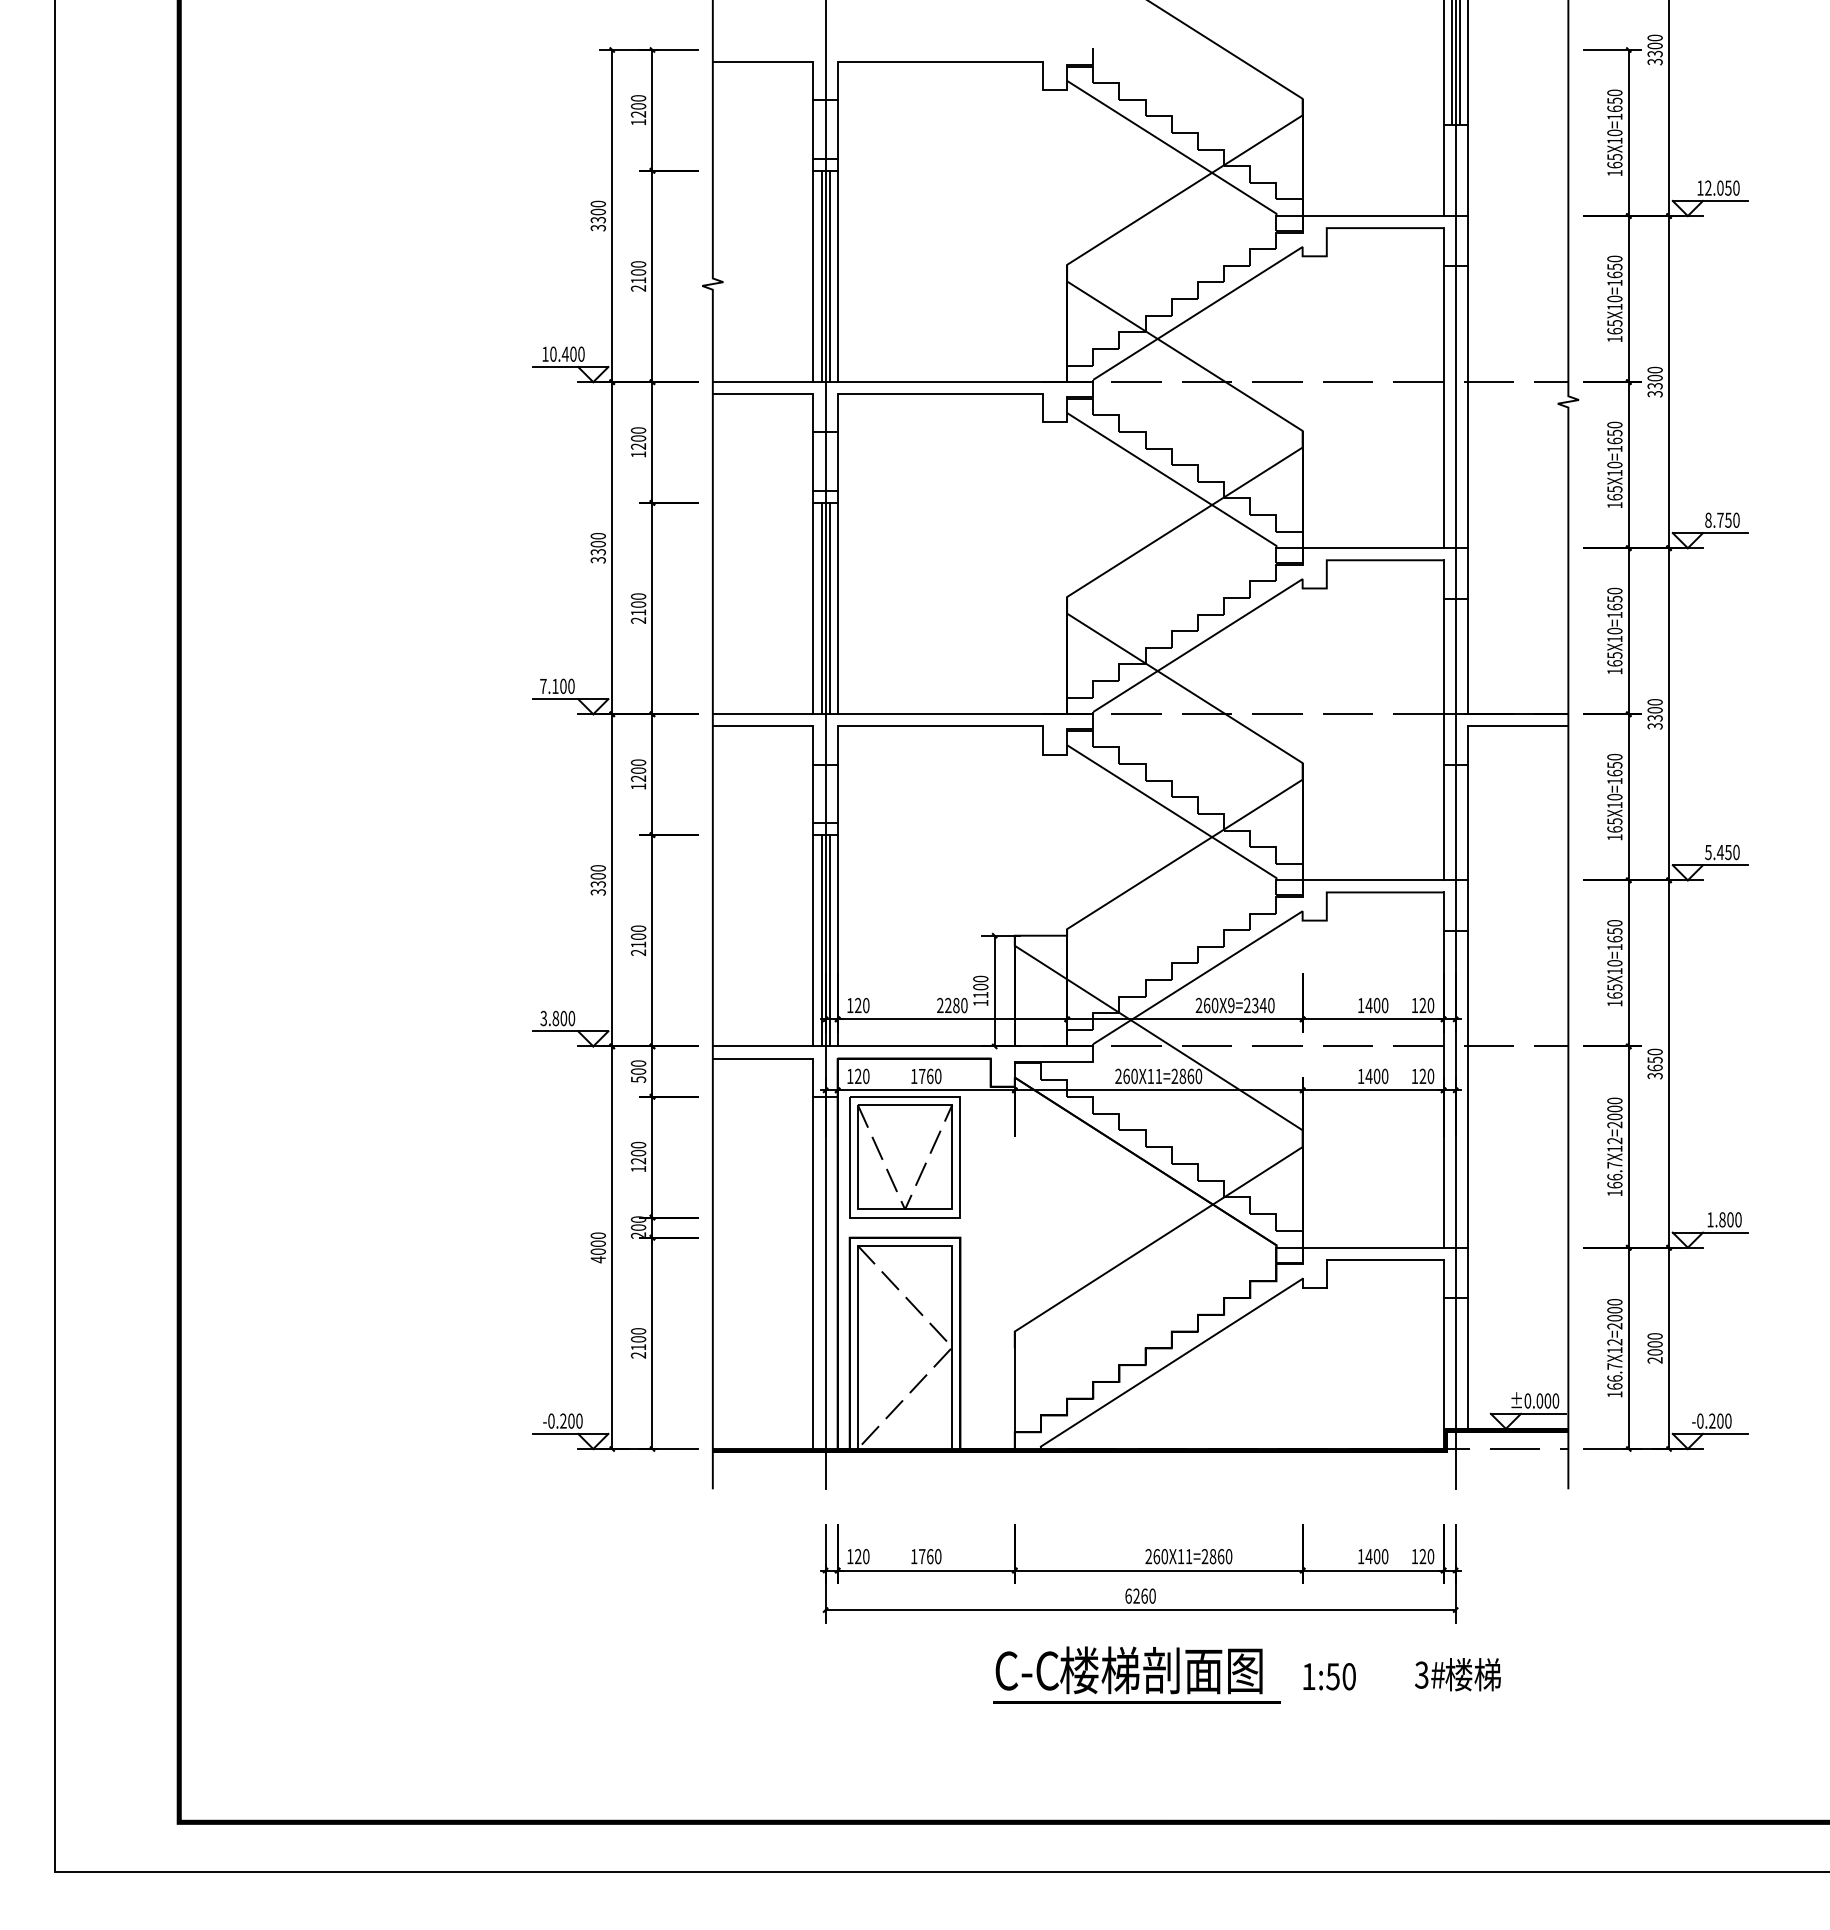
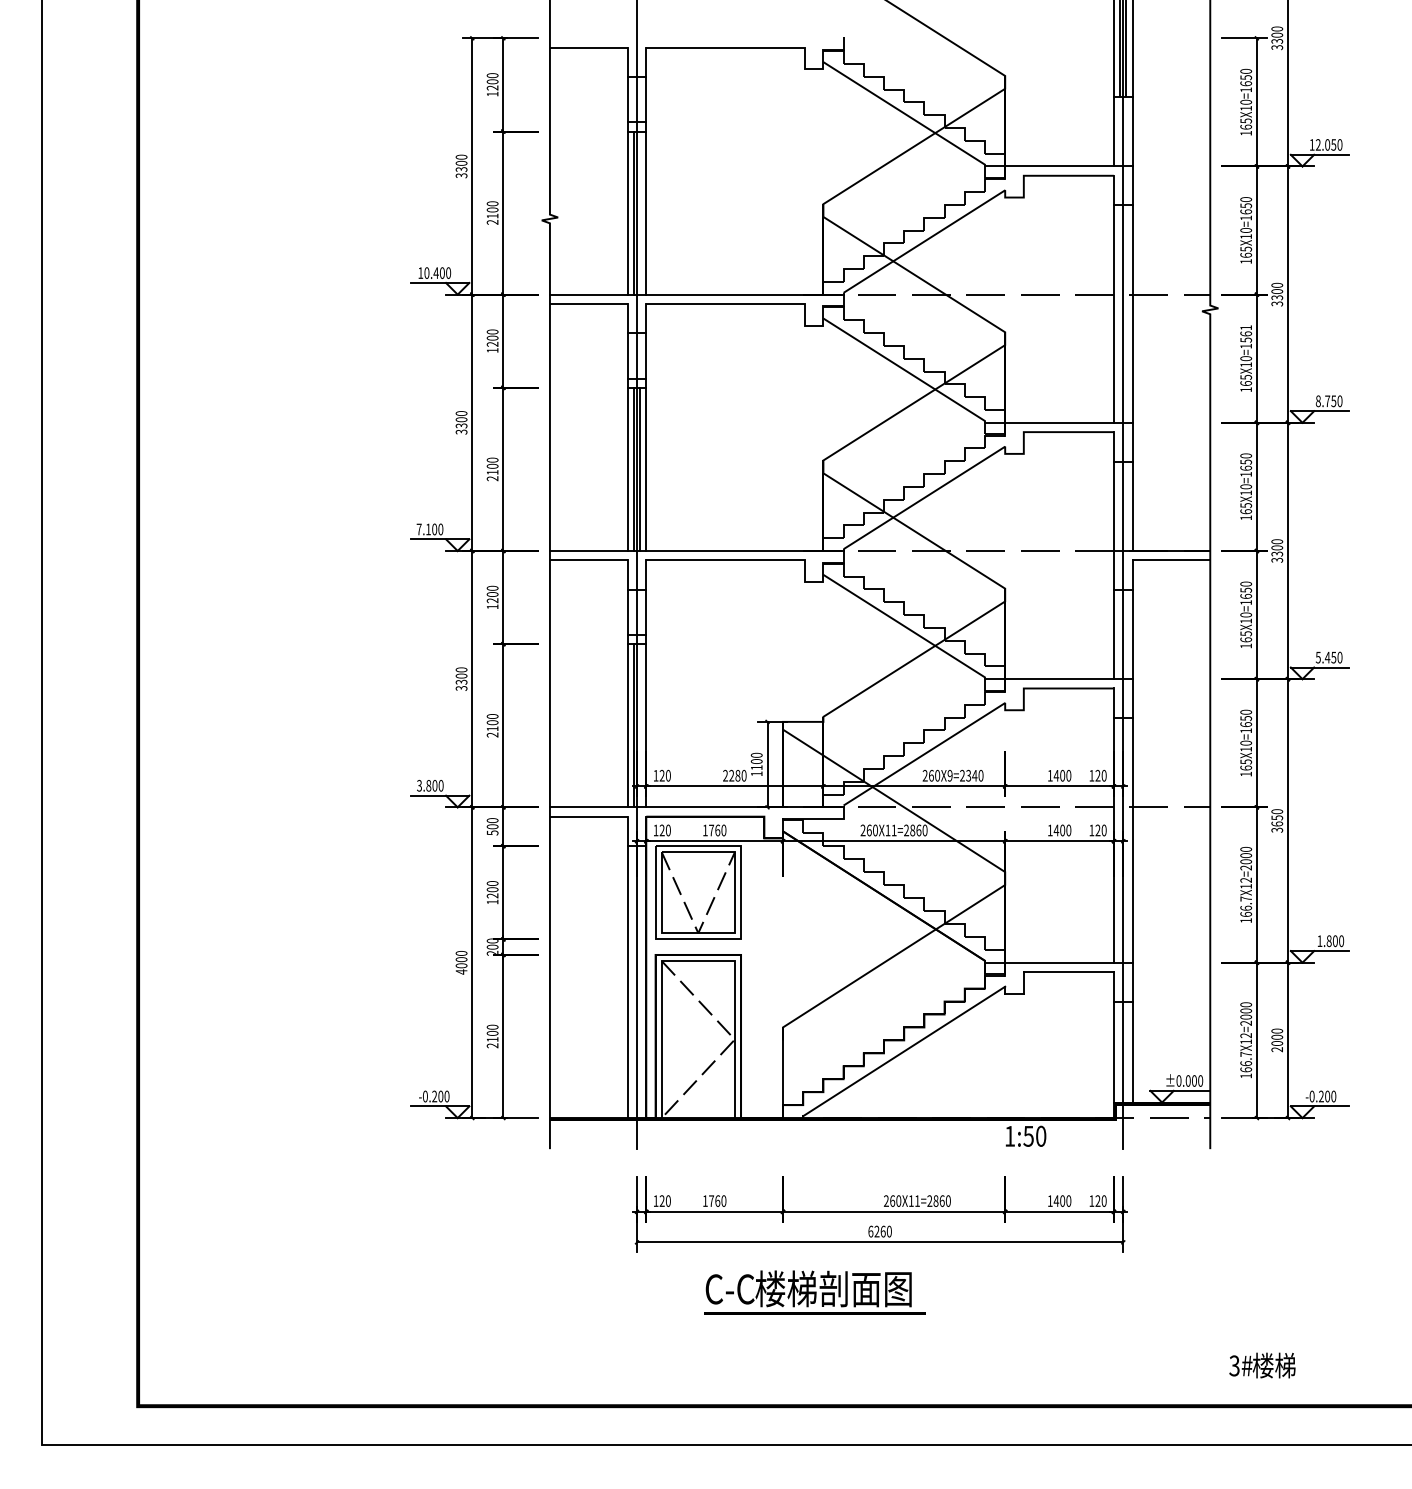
line: (829, 276) -> (640, 213), removed
text: (1614, 432) -> (1245, 333), 165X10=1650 -> 165X10=1561
line: (829, 940) -> (640, 725), removed
text: (1136, 1674) -> (814, 1292), moved
text: (1457, 1674) -> (1262, 1365), moved
text: (1329, 1676) -> (1025, 1136), moved

